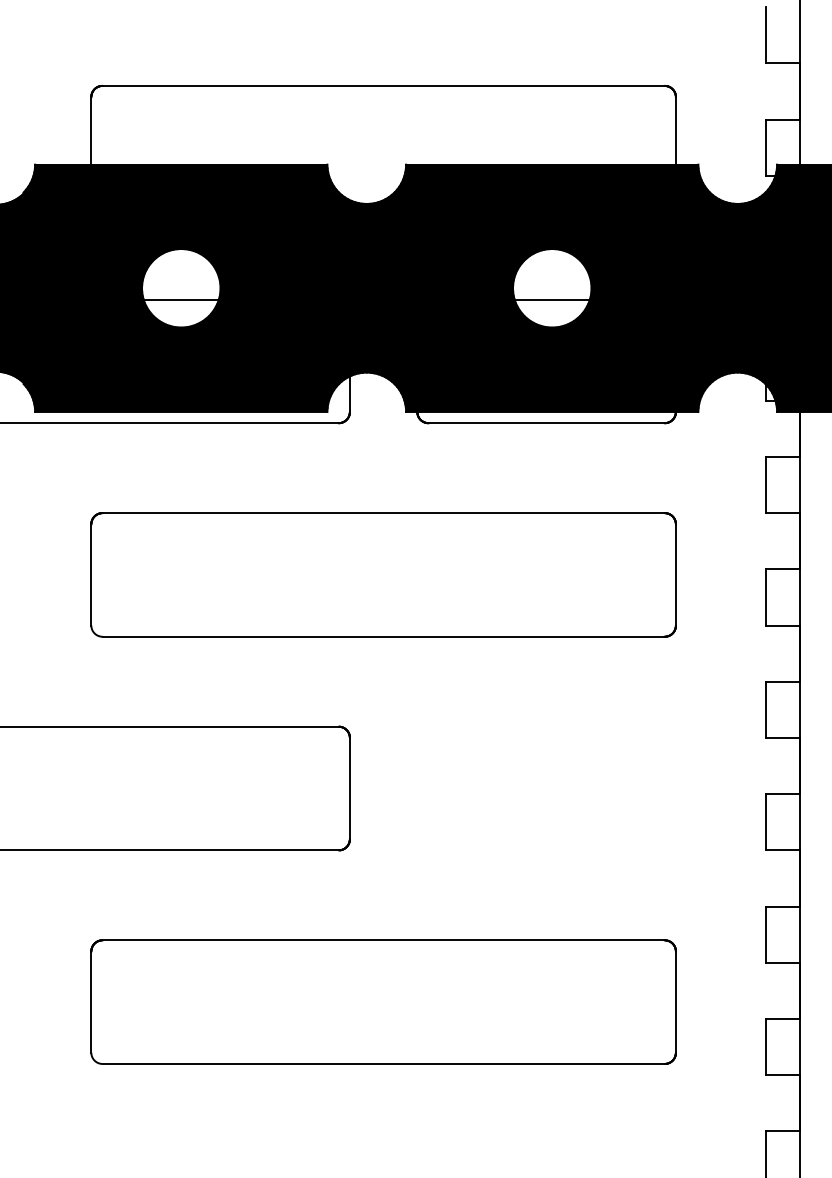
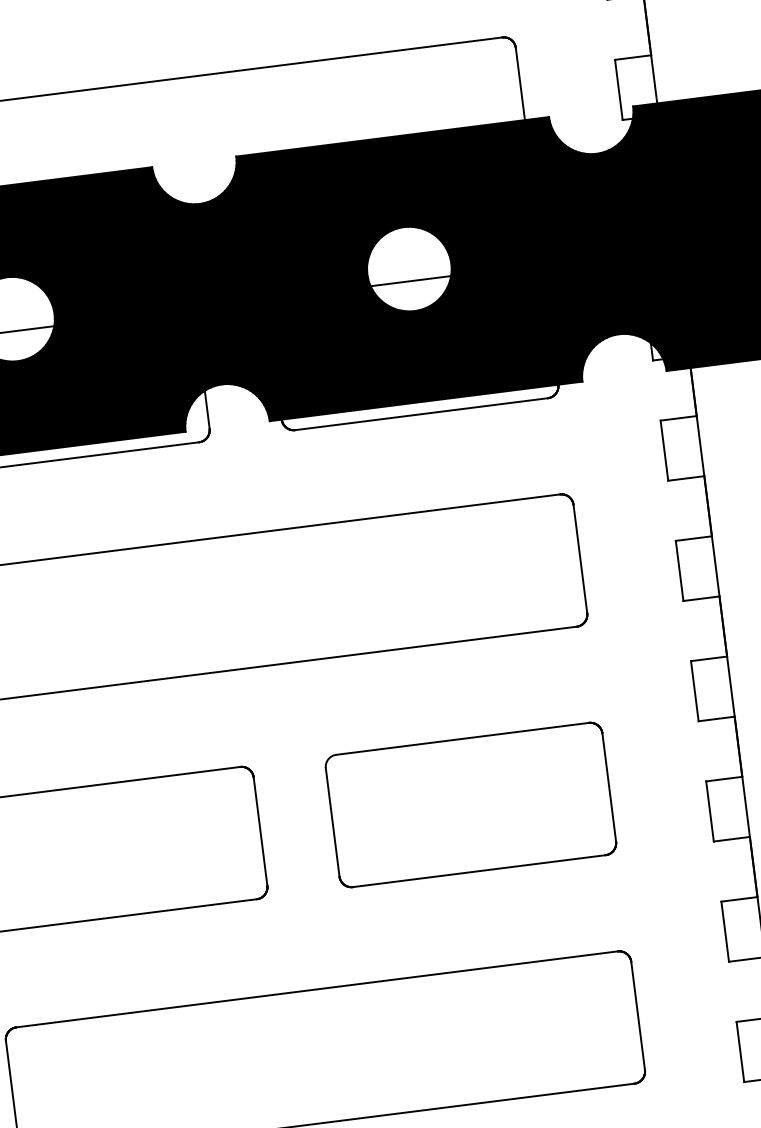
part: (546, 788) -> (470, 804), added

